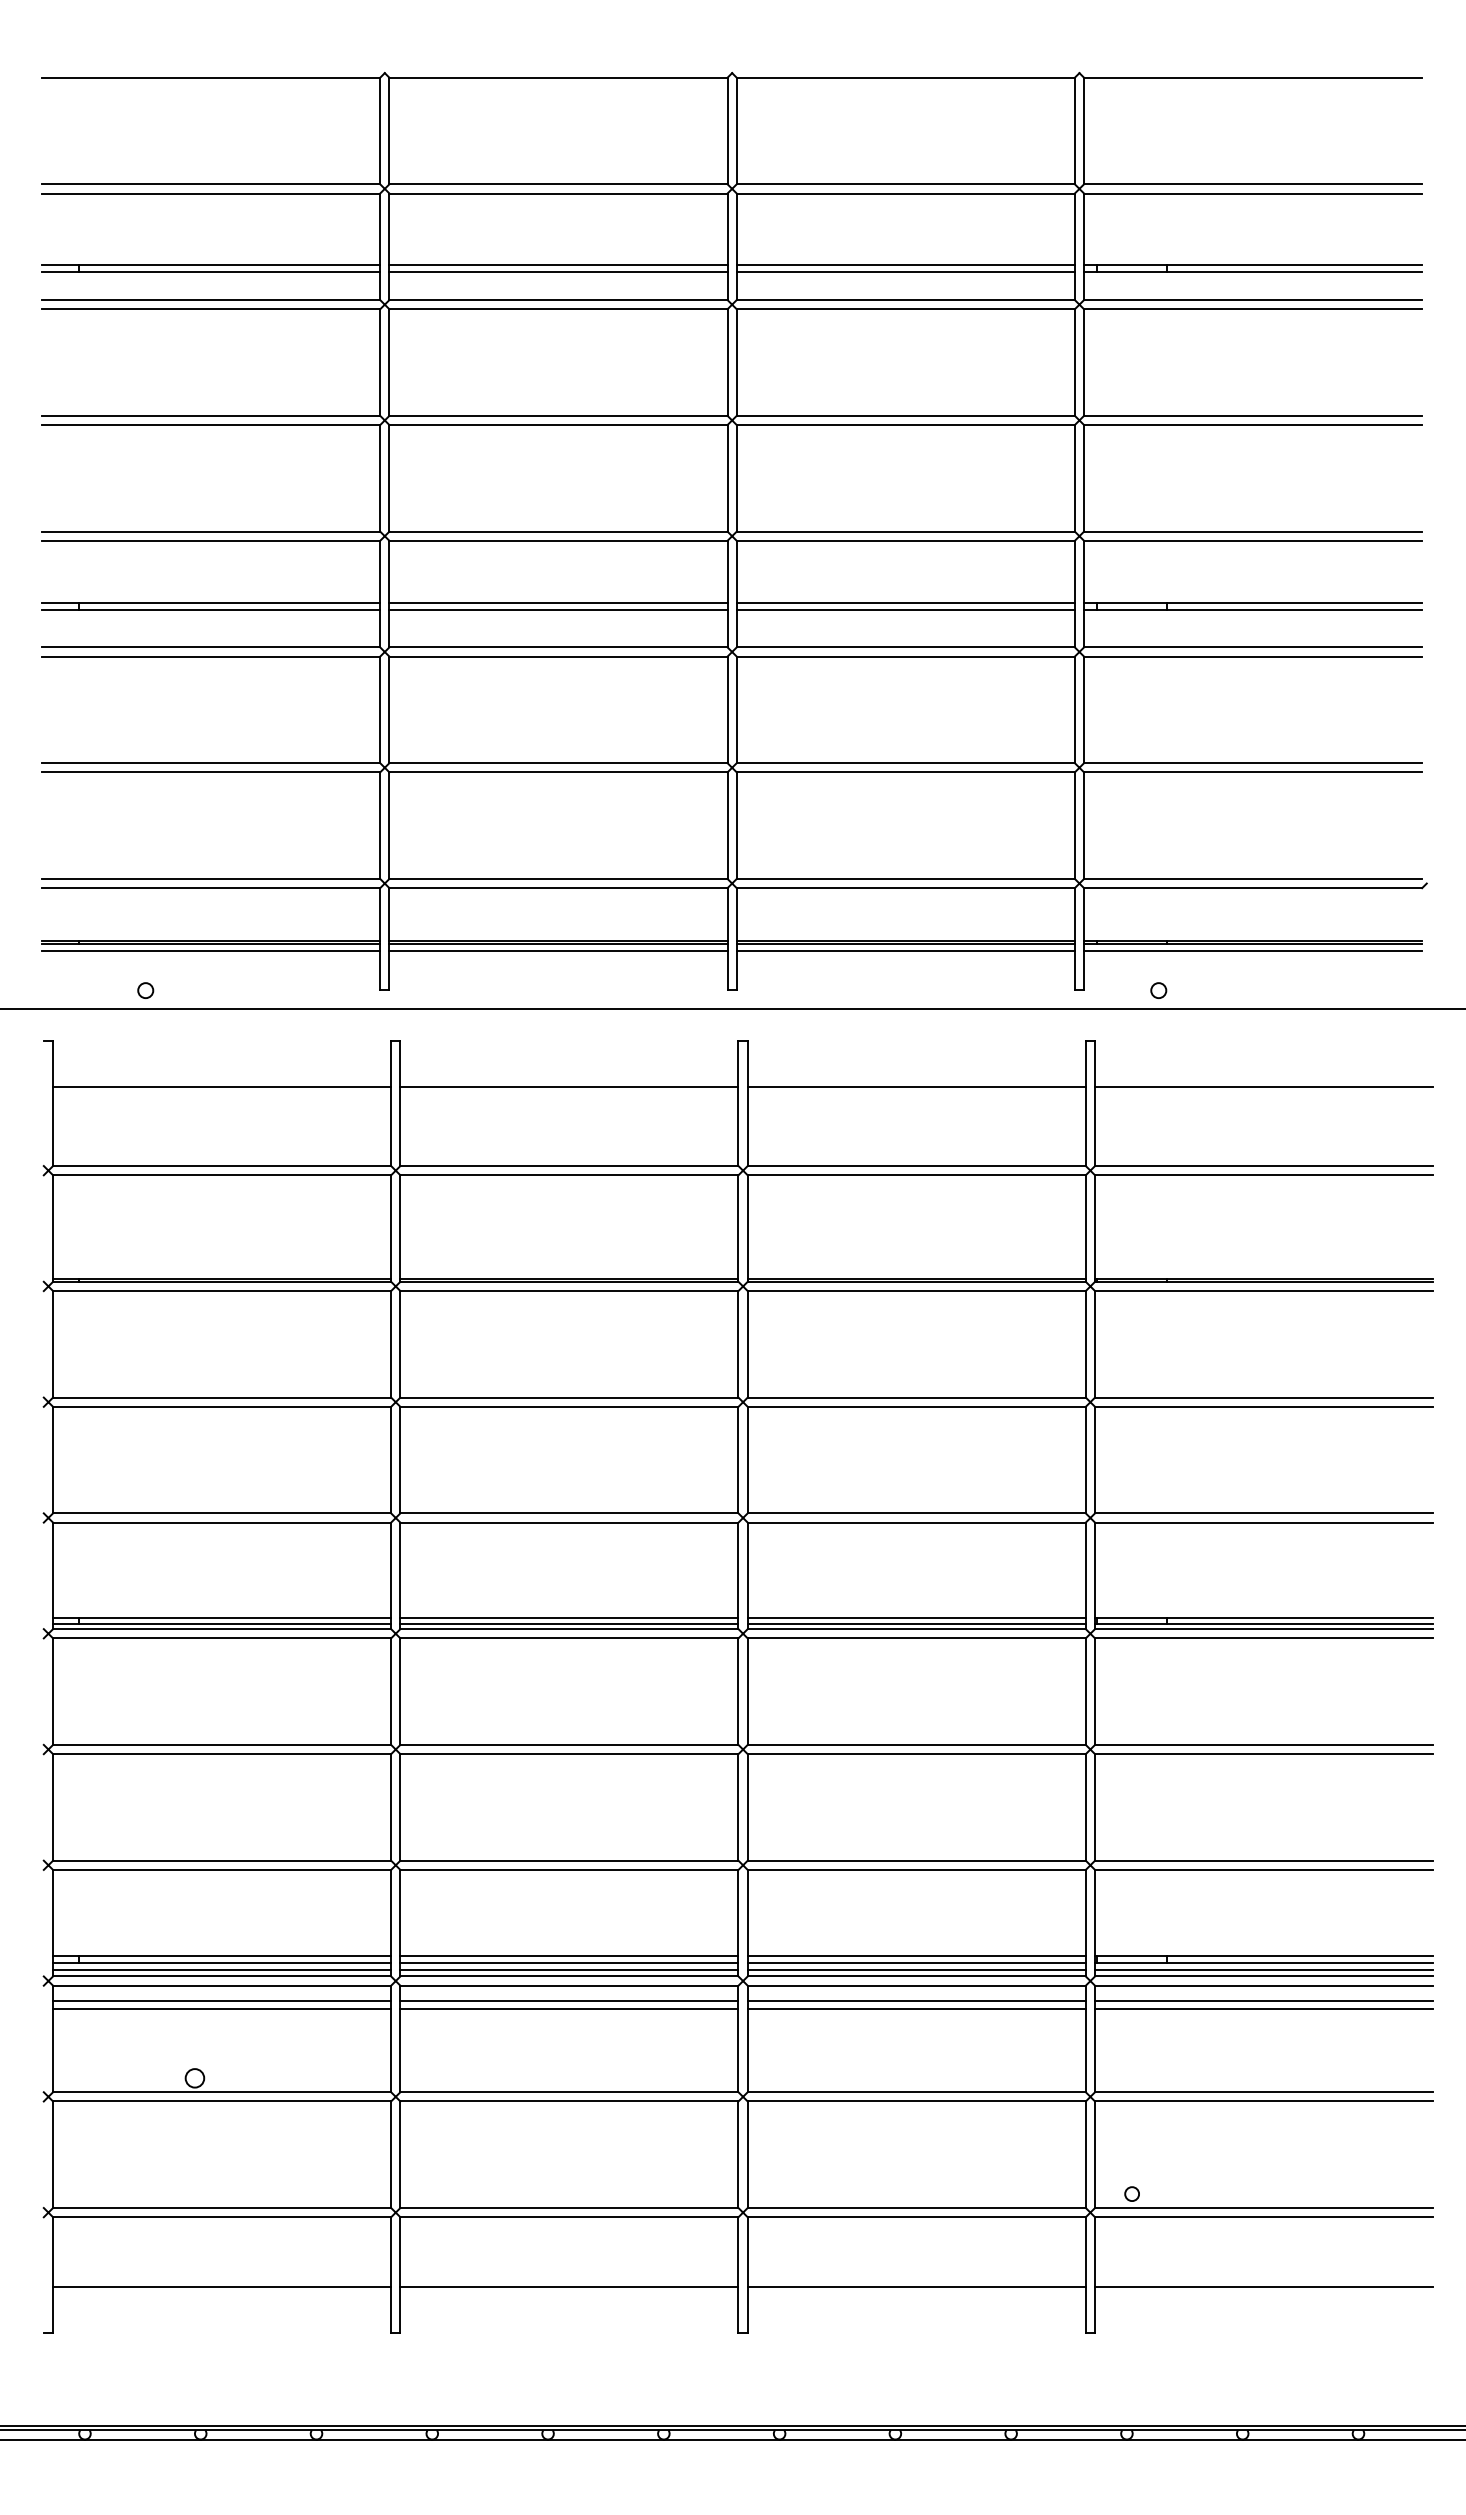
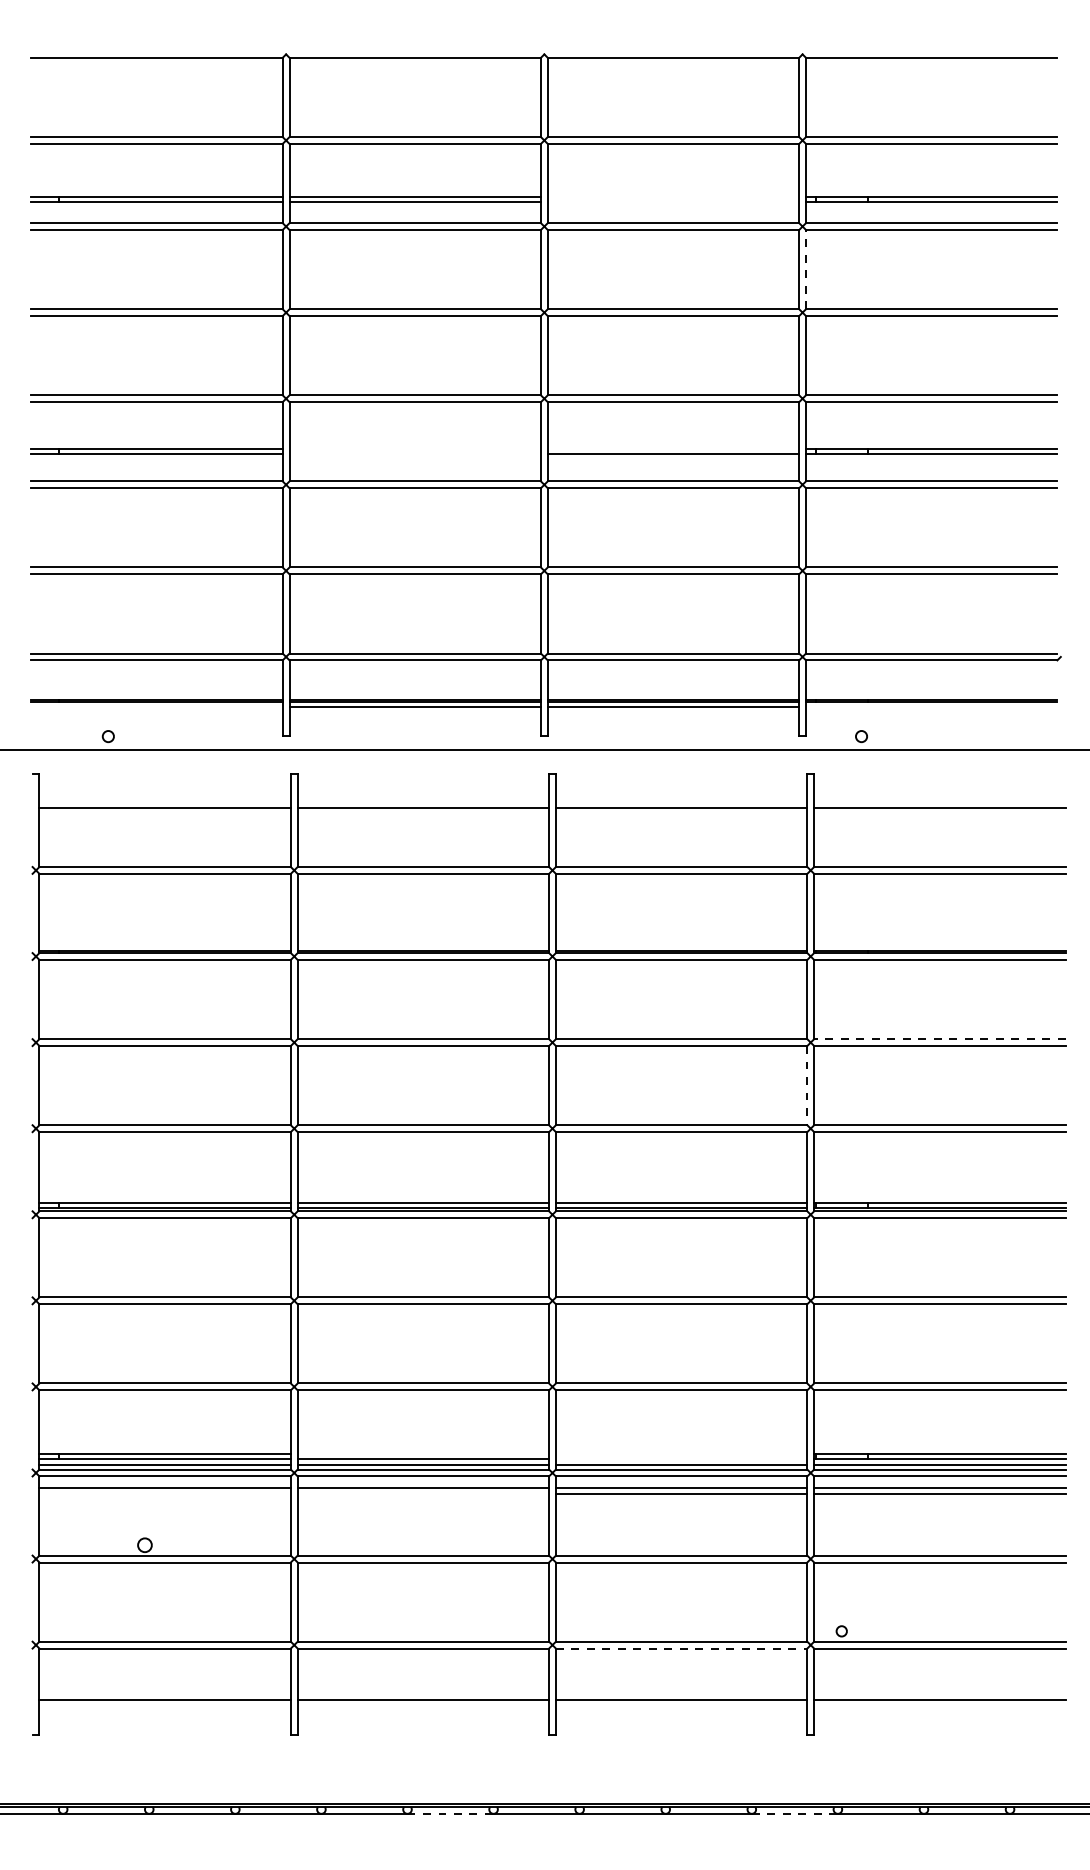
line: (905, 265) -> (673, 197), removed
line: (905, 272) -> (673, 202), removed
line: (1084, 362) -> (806, 269), solid -> dashed
line: (558, 603) -> (415, 448), removed
line: (905, 603) -> (673, 448), removed
line: (558, 610) -> (415, 453), removed
line: (211, 951) -> (157, 707), removed
line: (1253, 951) -> (931, 707), removed
line: (1263, 1397) -> (939, 1039), solid -> dashed
line: (1085, 1460) -> (807, 1085), solid -> dashed
line: (569, 1955) -> (423, 1453), removed
line: (916, 1955) -> (681, 1453), removed
line: (916, 1962) -> (681, 1459), removed
line: (222, 2008) -> (165, 1493), removed
line: (569, 2008) -> (423, 1493), removed
line: (917, 2217) -> (682, 1648), solid -> dashed
line: (605, 2439) -> (450, 1813), solid -> dashed
line: (1069, 2439) -> (795, 1813), solid -> dashed

